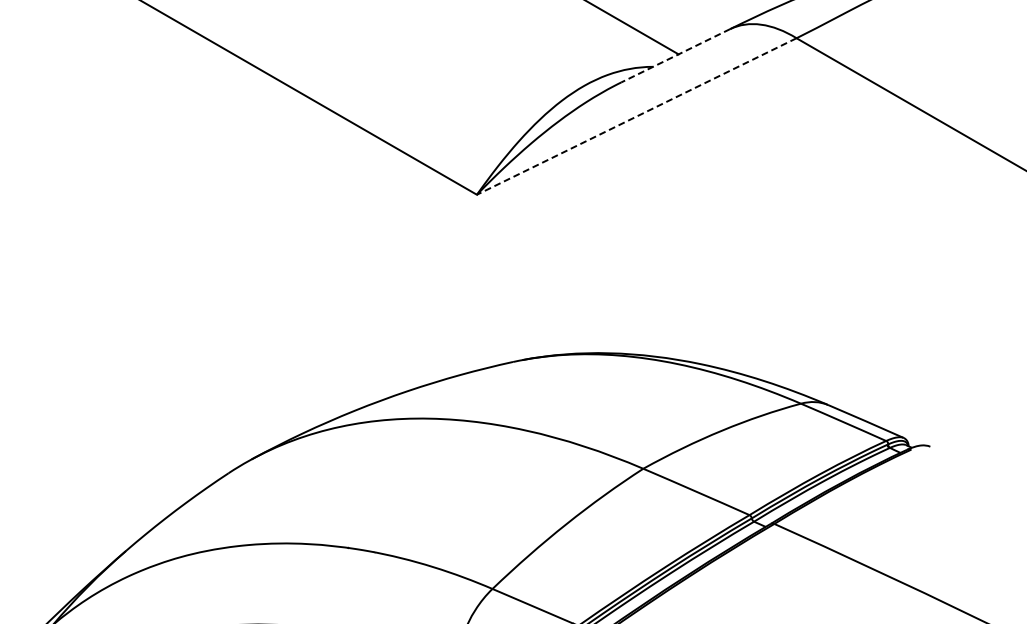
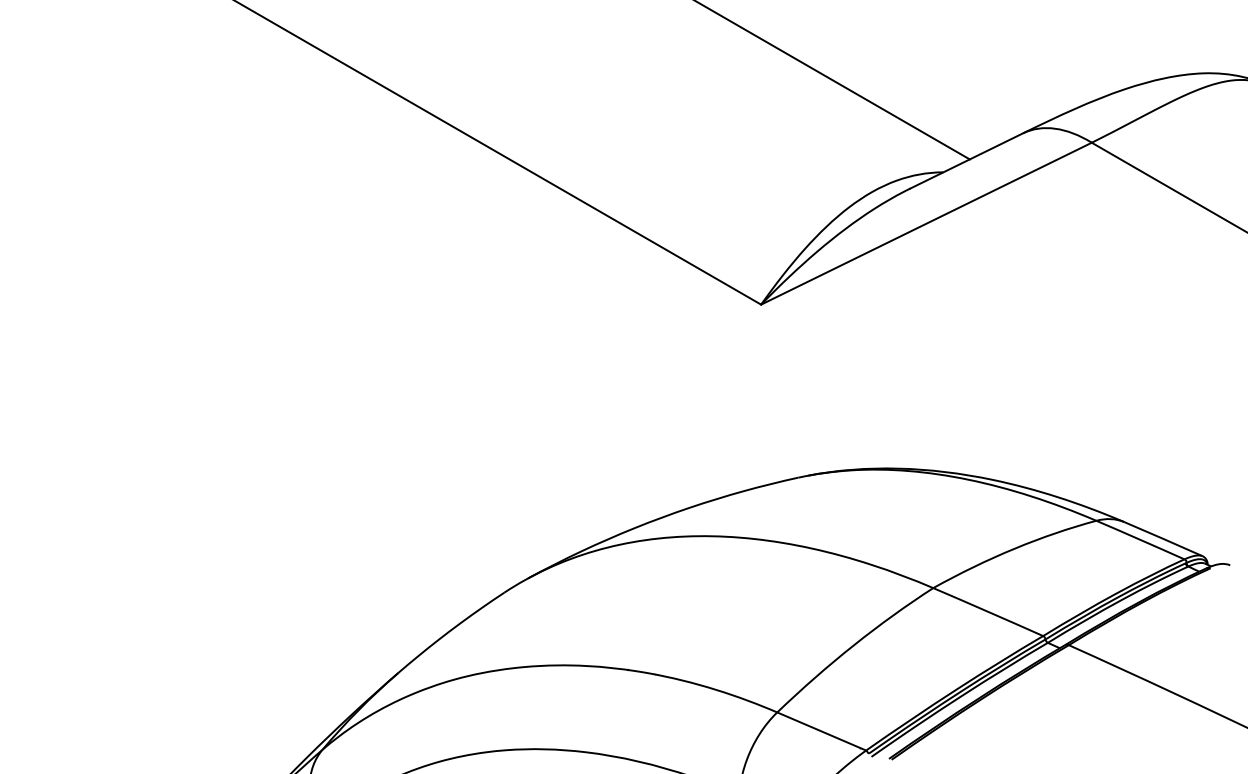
line: (675, 55) -> (966, 160), dashed -> solid
line: (636, 116) -> (926, 223), dashed -> solid

